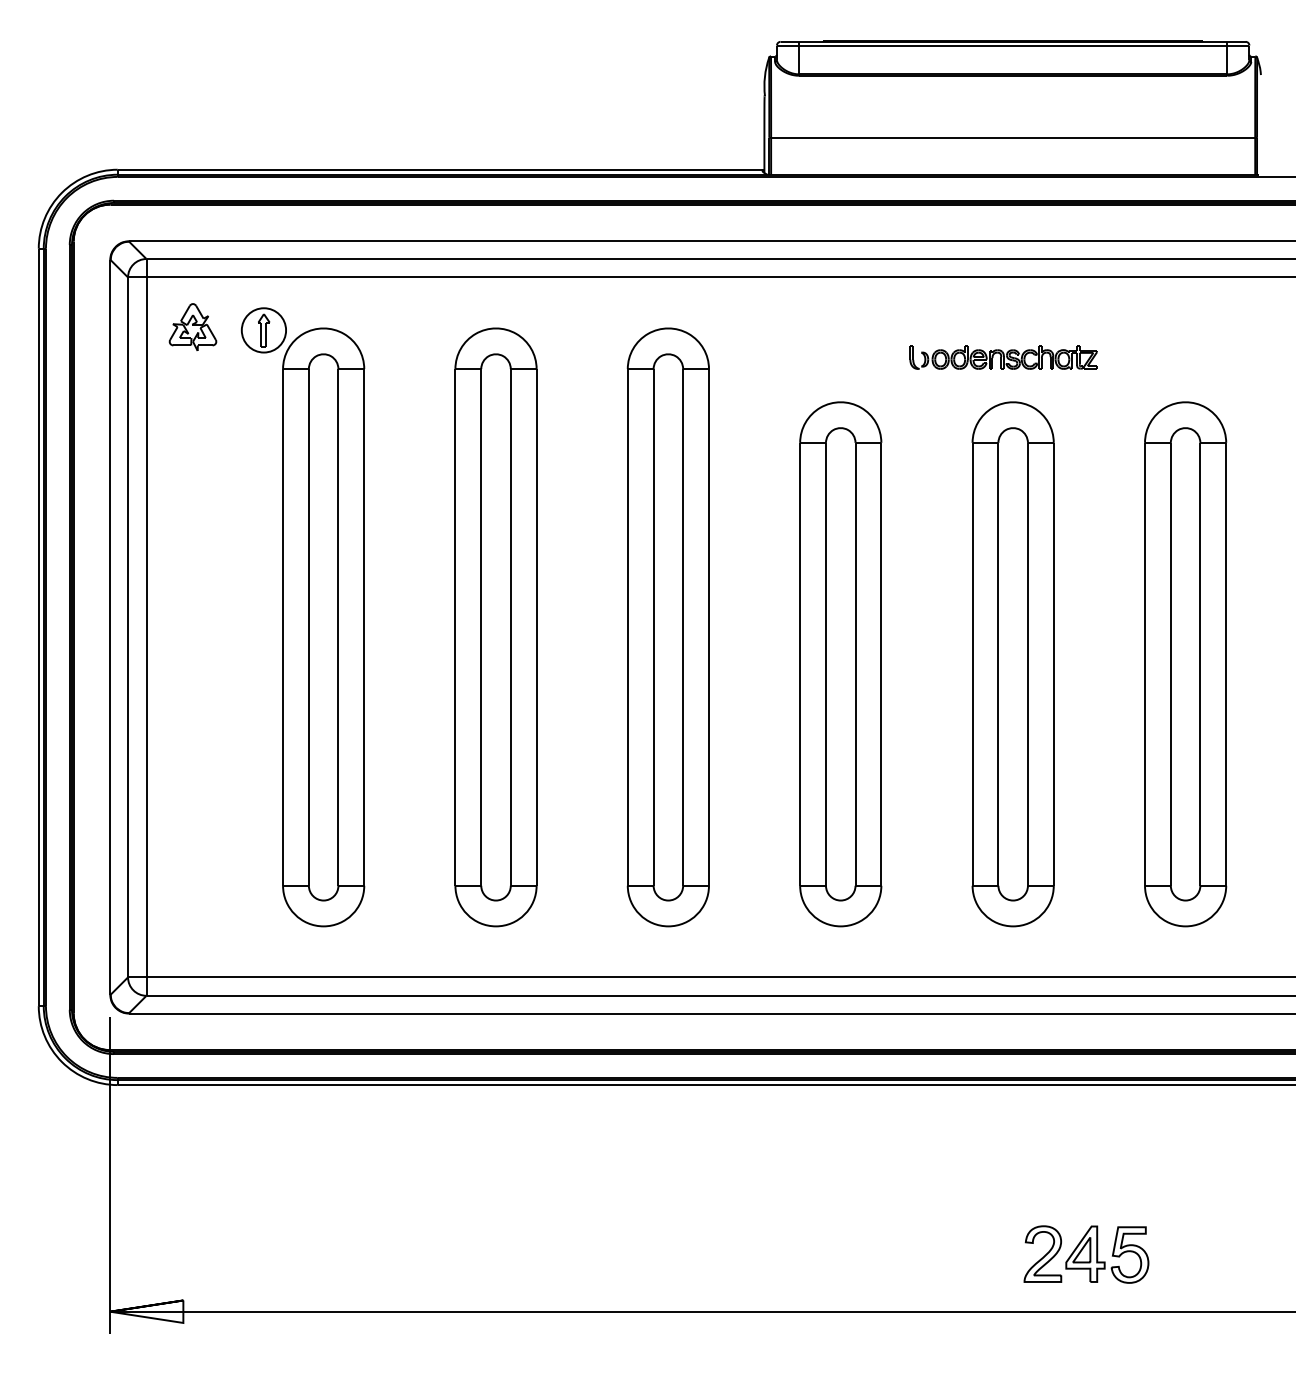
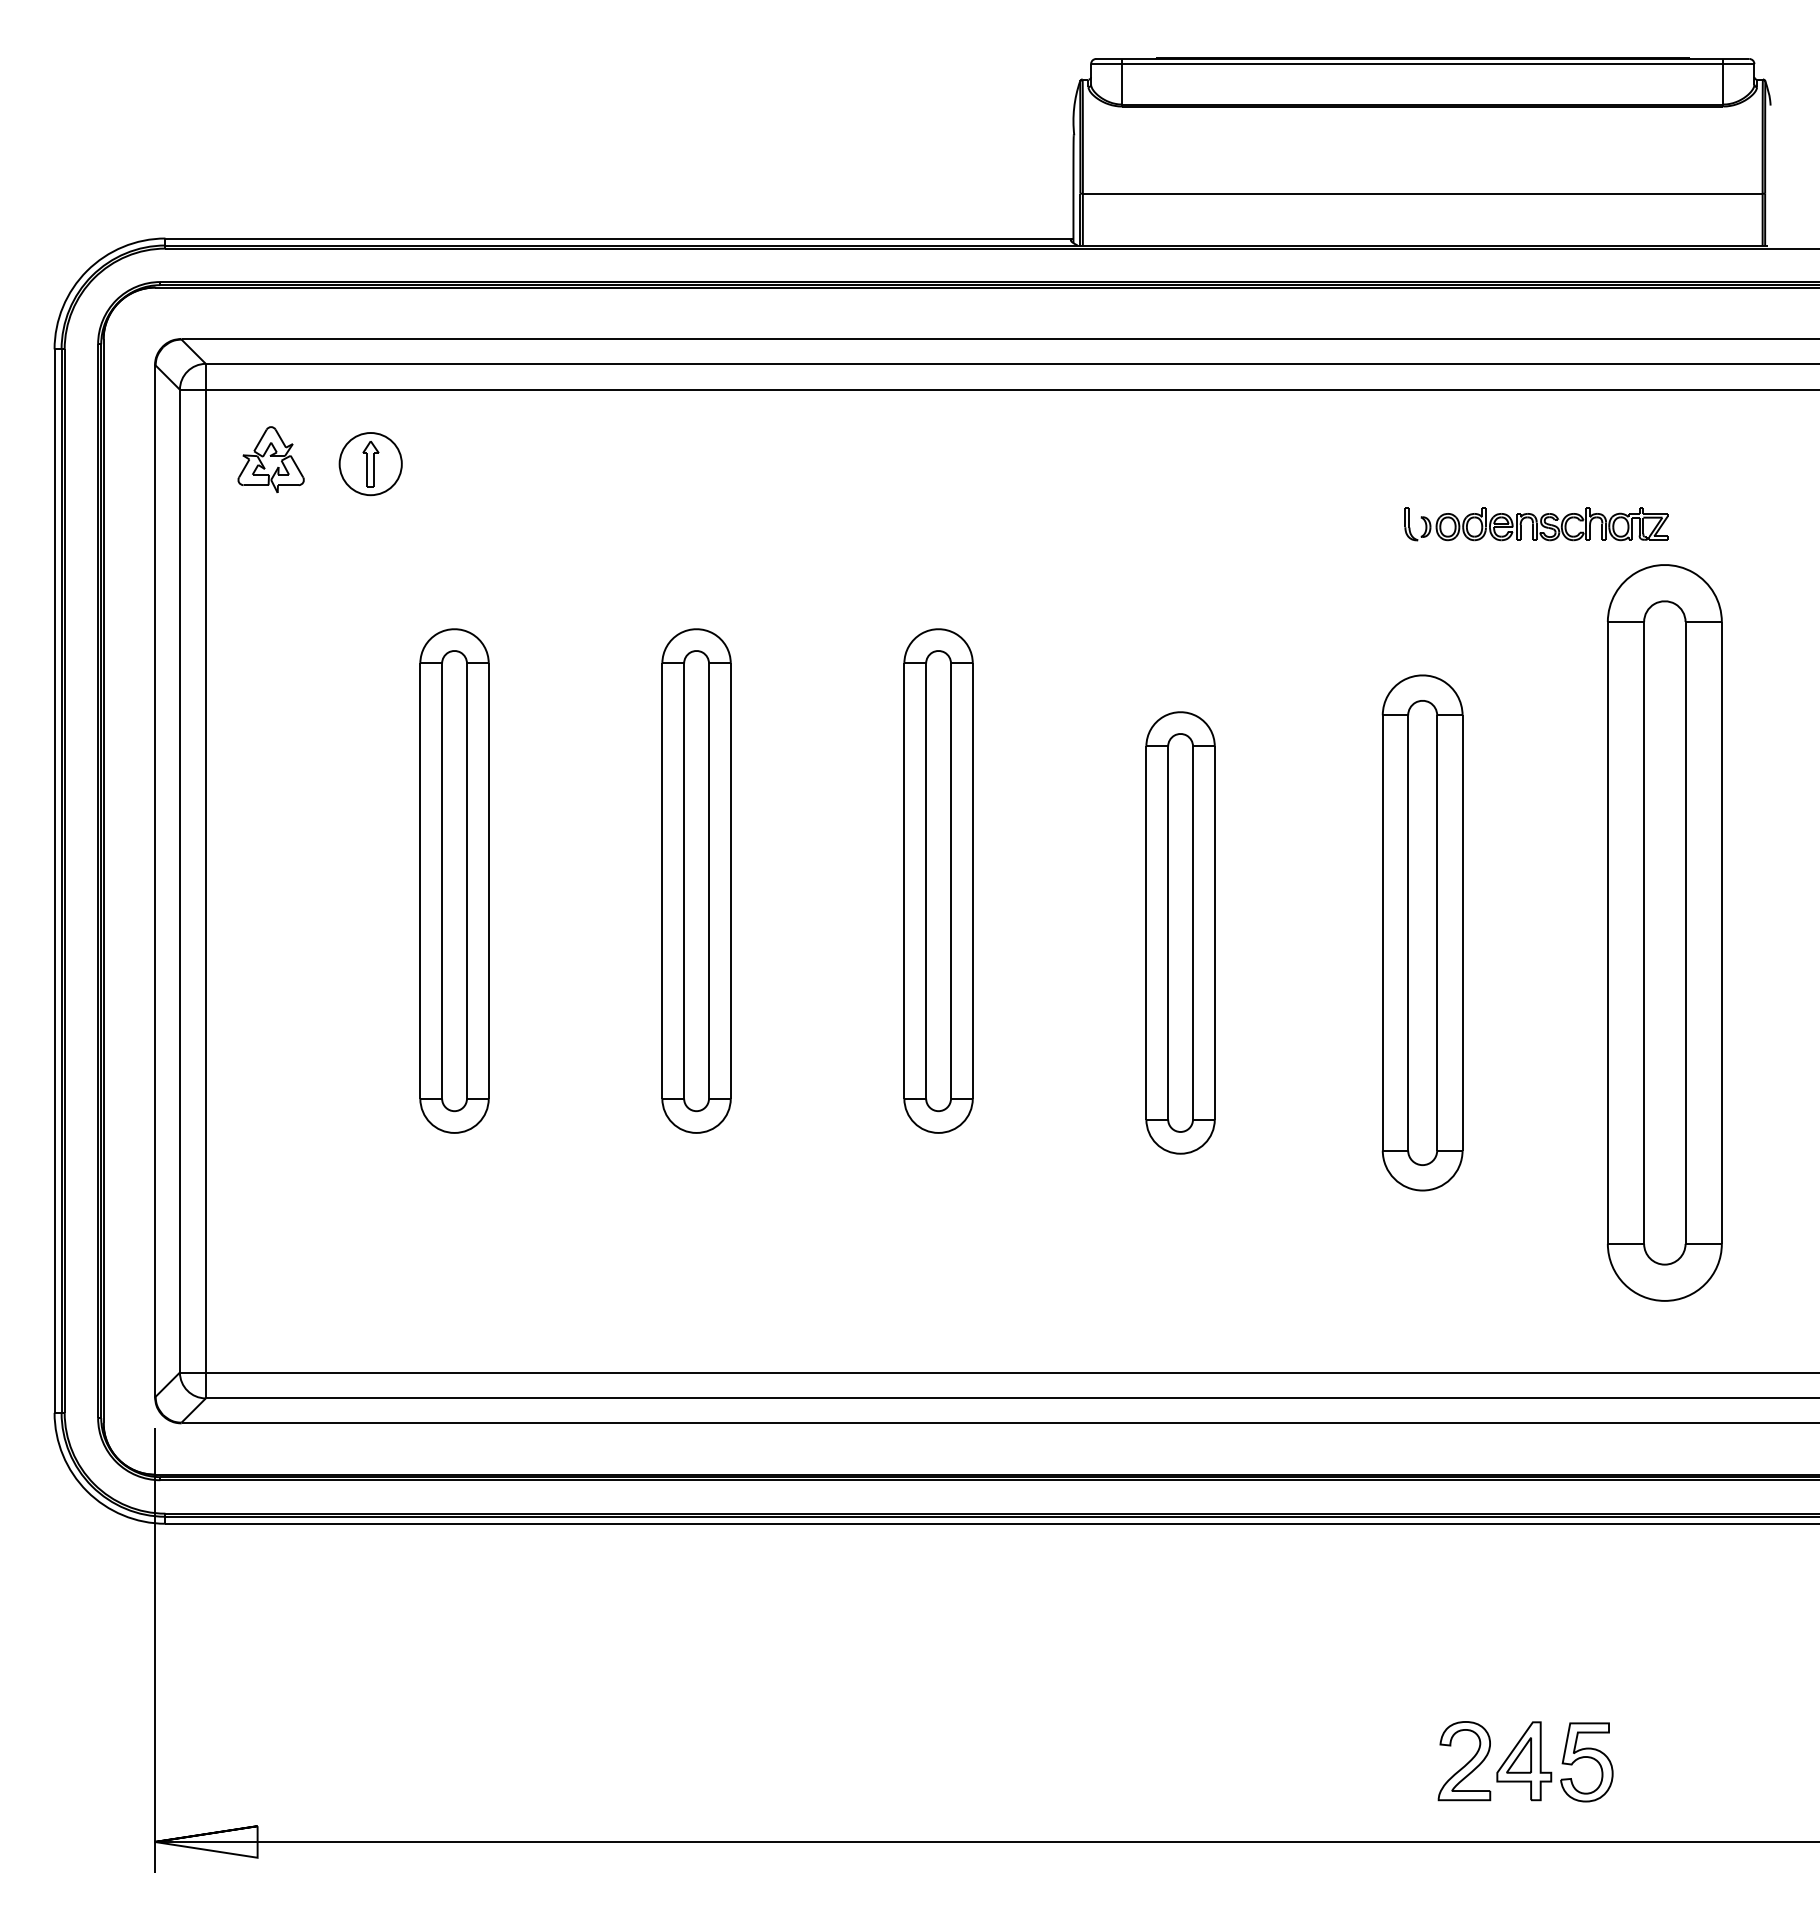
part: (1003, 357) -> (1536, 524), moved
part: (323, 626) -> (454, 880), size x0.6
part: (495, 626) -> (696, 880), size x0.6
part: (668, 626) -> (938, 880), size x0.6
part: (840, 663) -> (1180, 932), size x0.6
part: (1013, 663) -> (1422, 932), size x0.7

